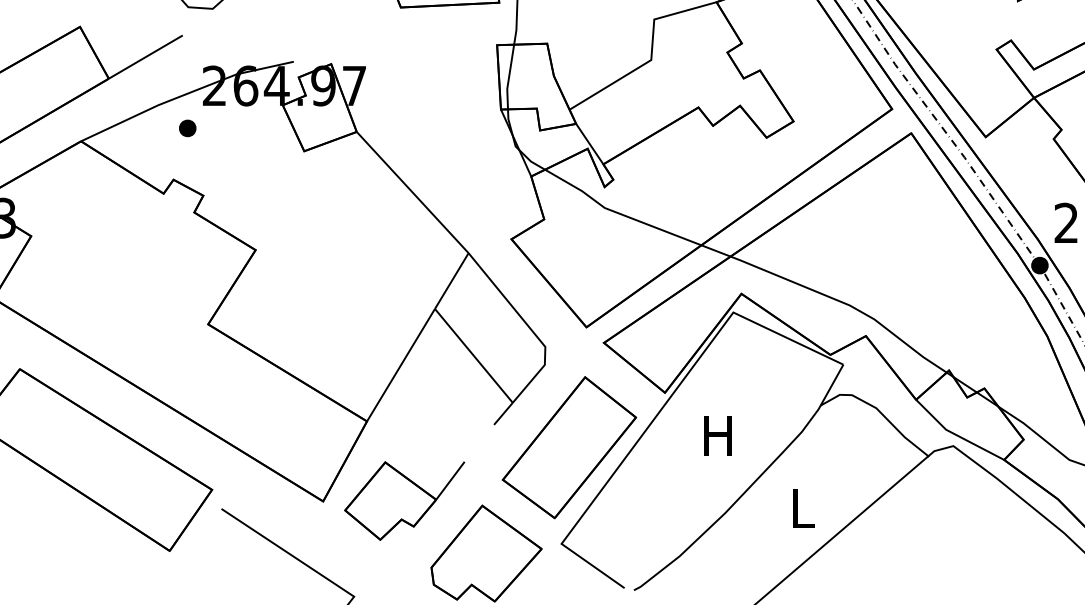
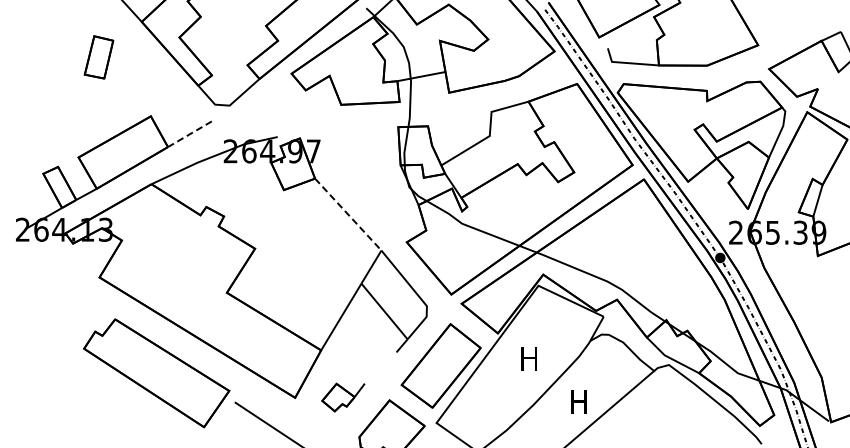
line: (145, 57) -> (189, 134), solid -> dashed
part: (187, 128) -> (214, 176), removed
line: (413, 192) -> (348, 214), solid -> dashed
part: (404, 500) -> (343, 397), size x0.6
text: (800, 507) -> (578, 401), L -> H

